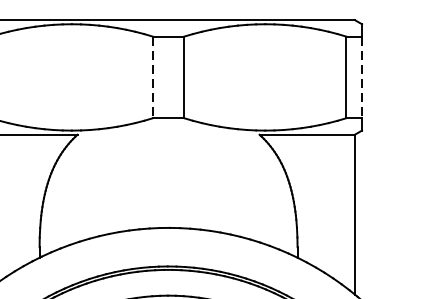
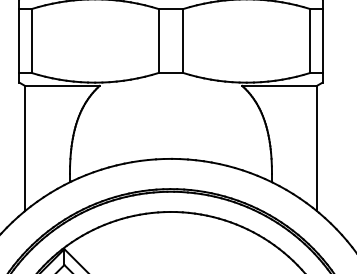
line: (152, 78) -> (158, 41), dashed -> solid
line: (362, 78) -> (322, 41), dashed -> solid

